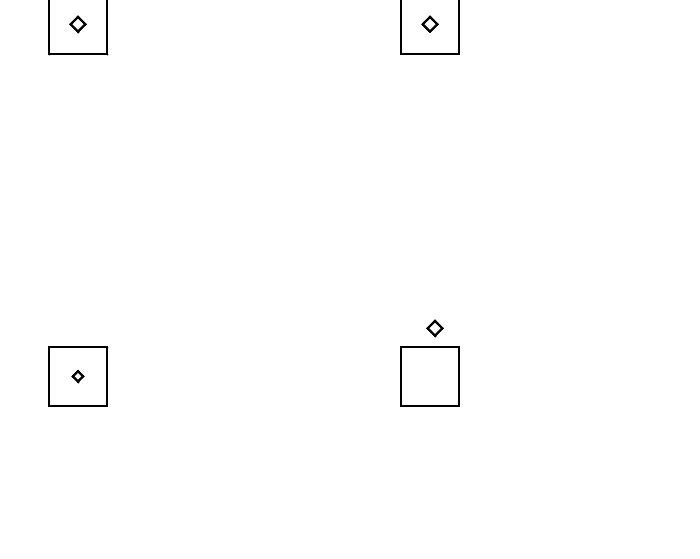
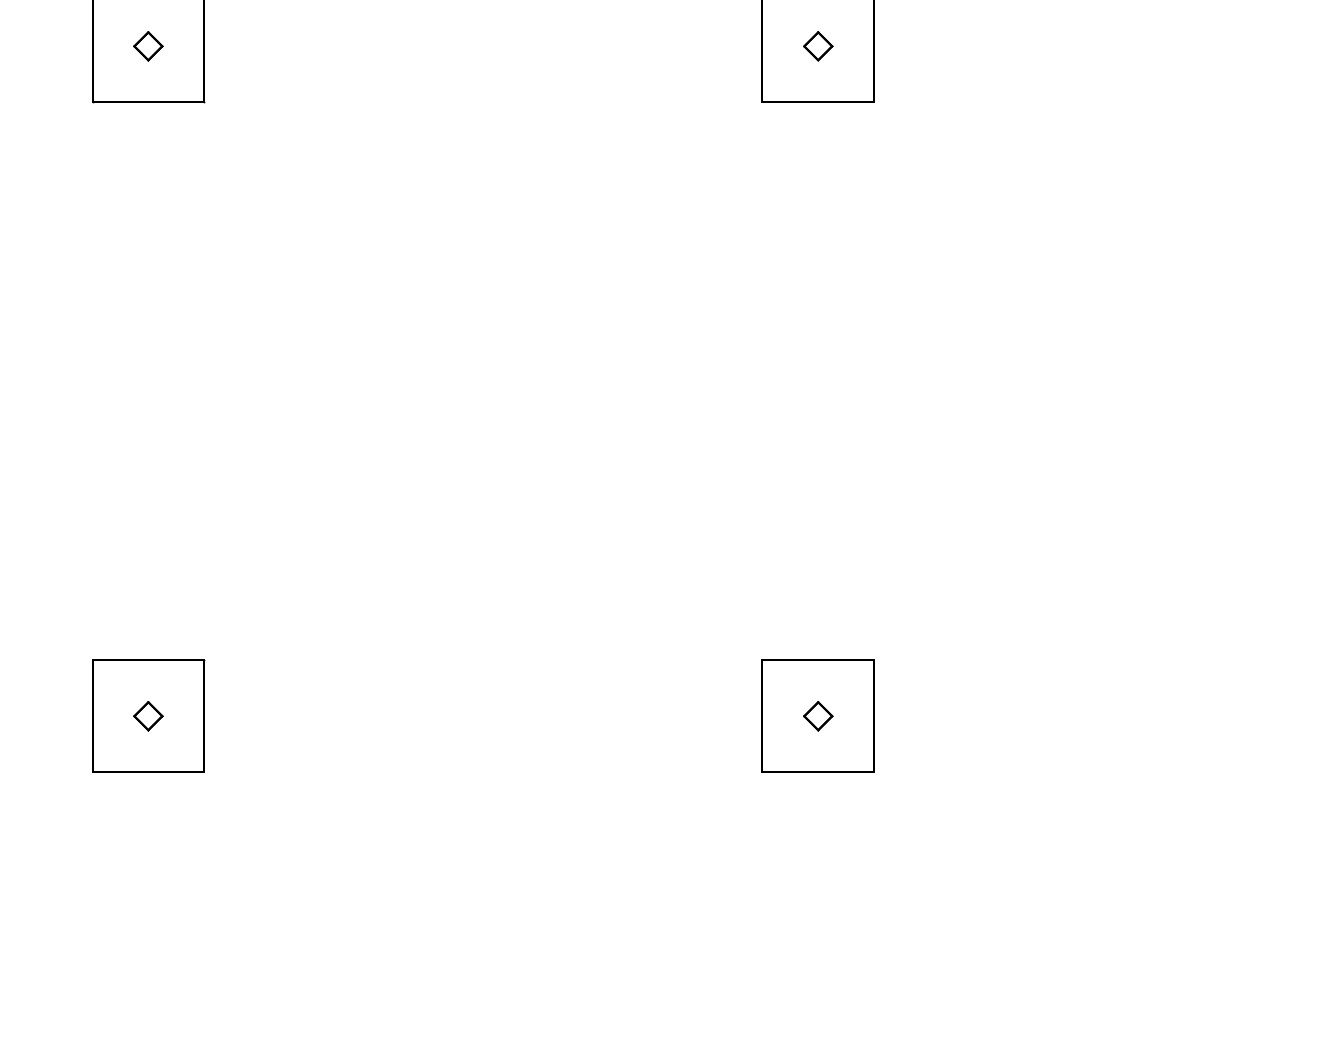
part: (434, 328) -> (817, 716), moved
part: (77, 376) -> (147, 716), size x1.43

